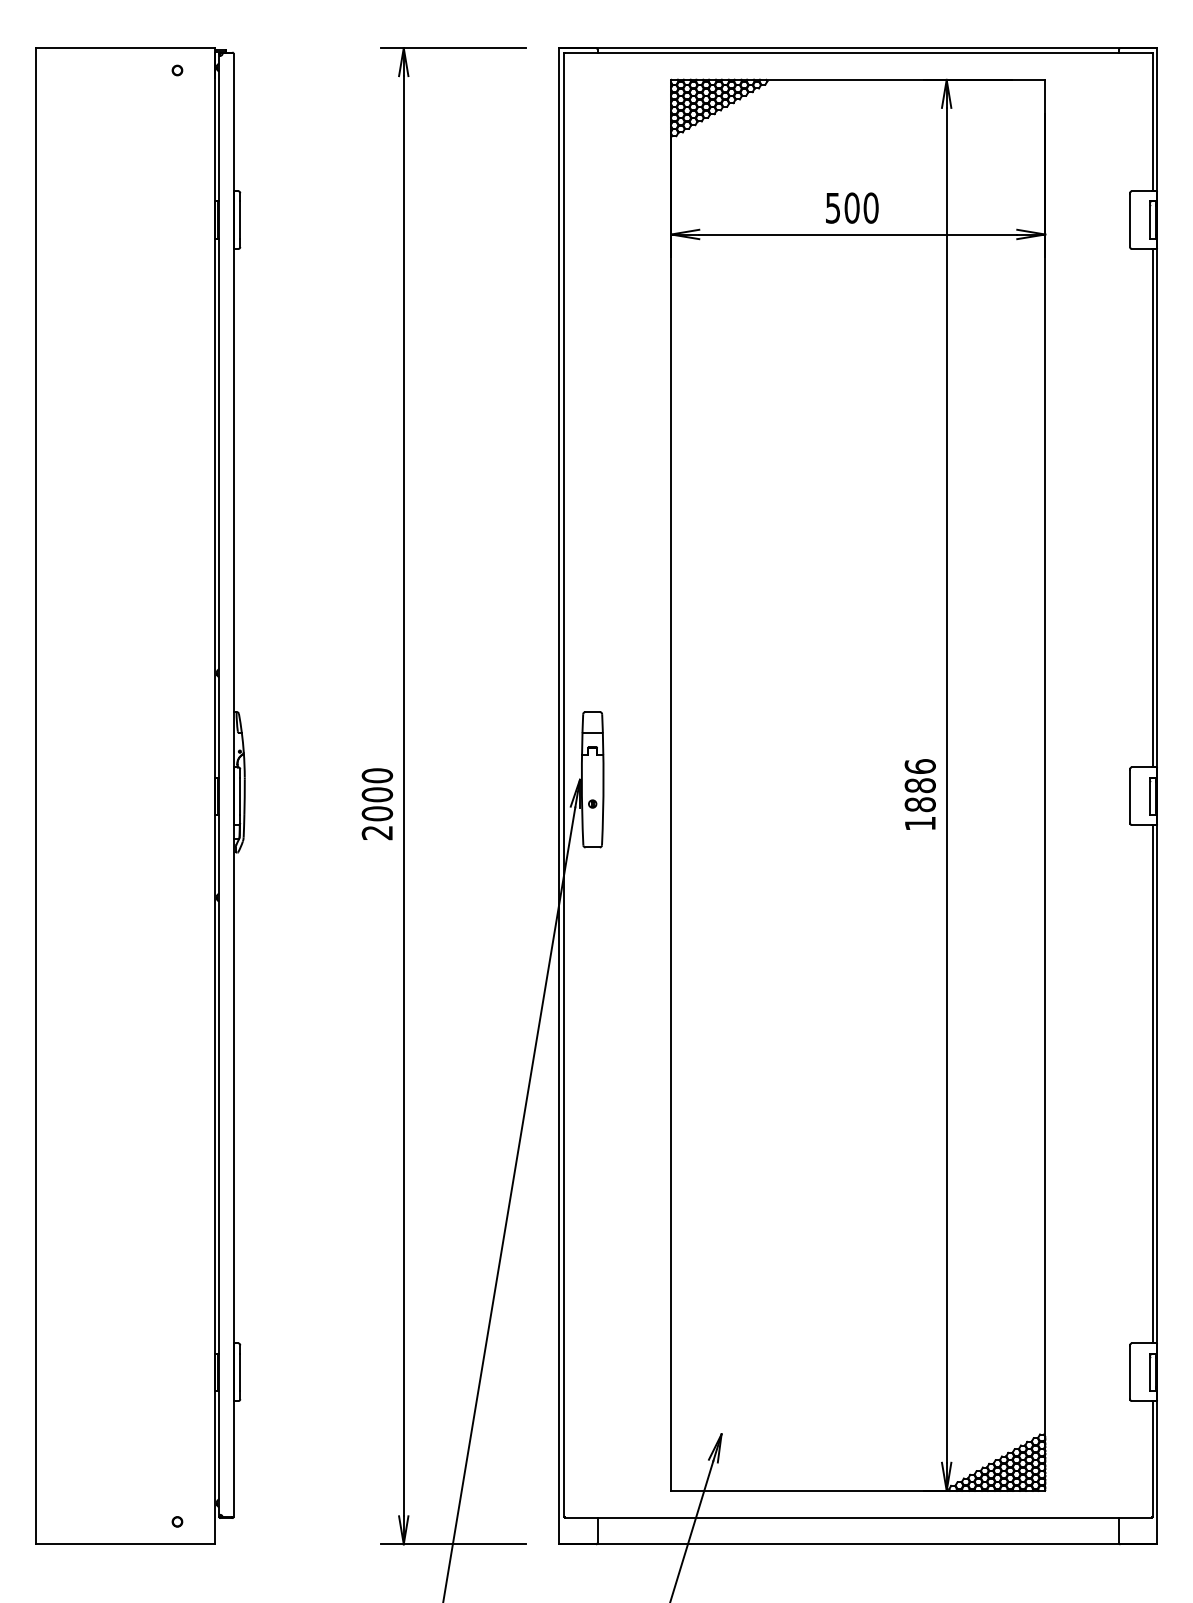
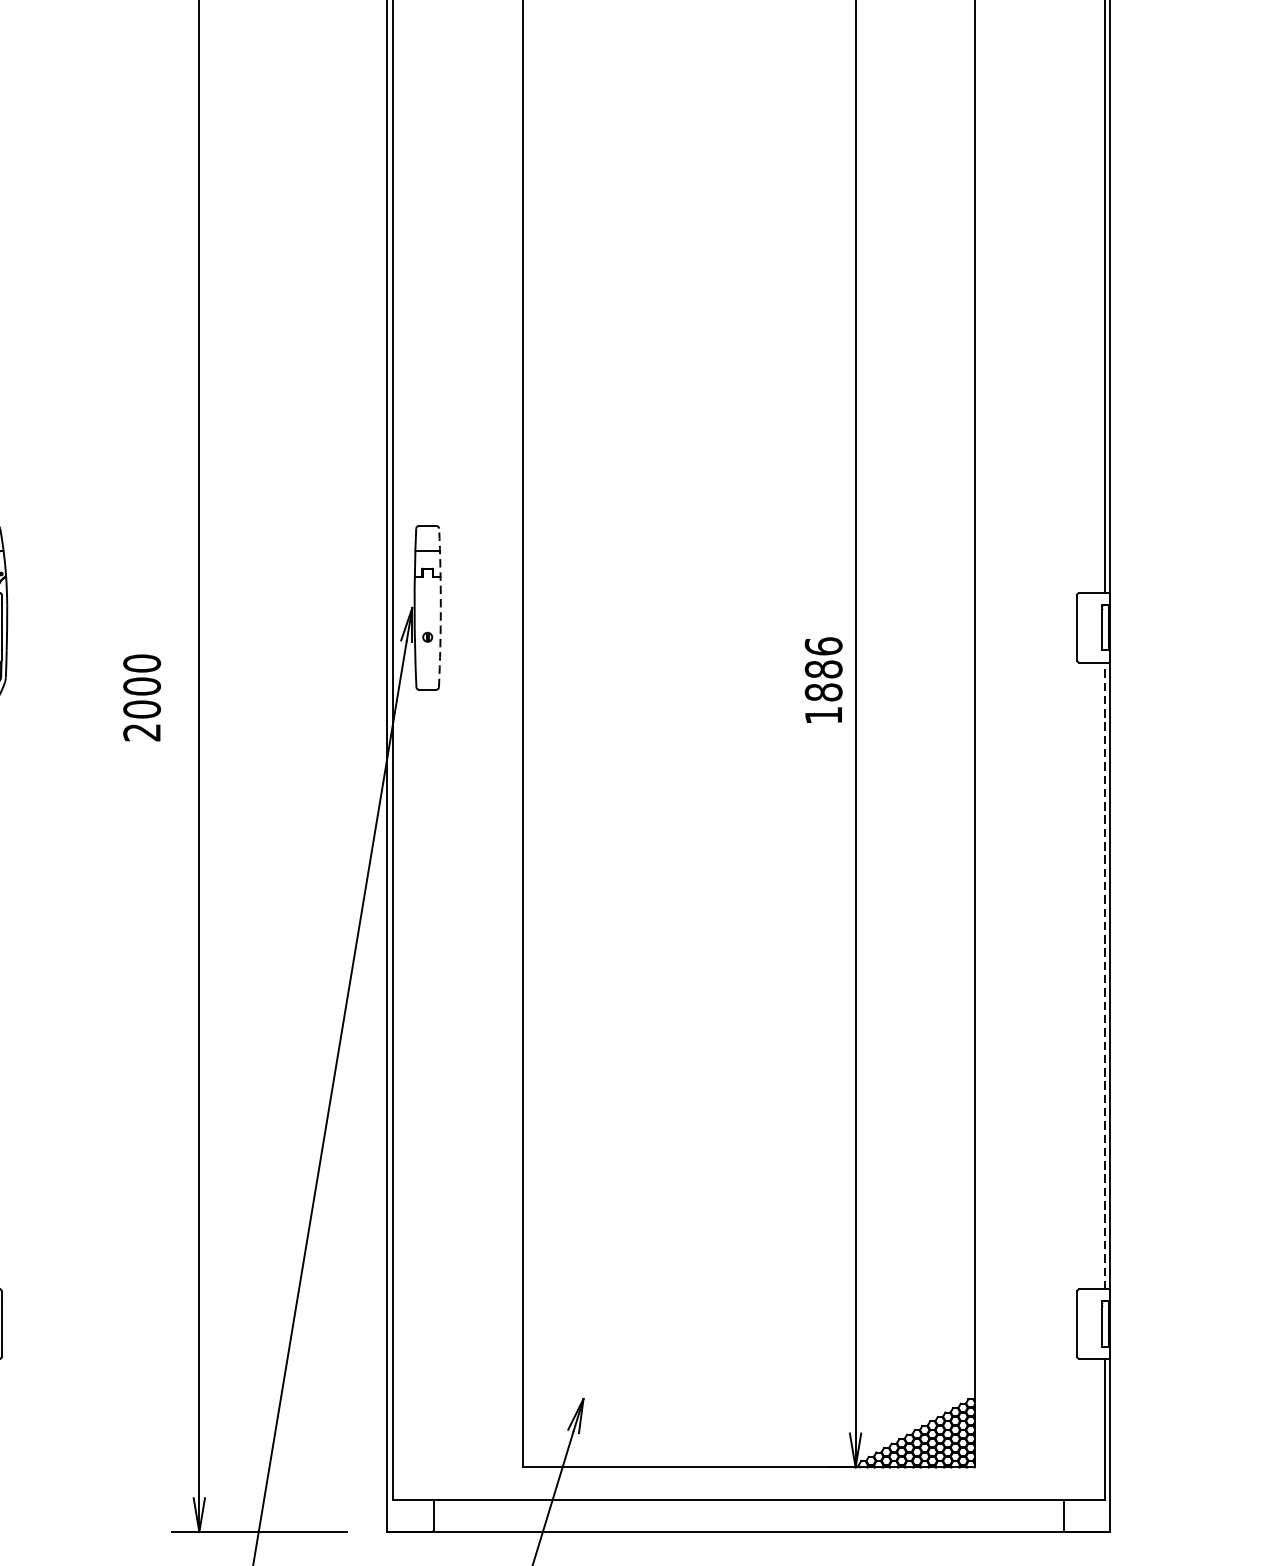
arc: (603, 779) -> (440, 607), solid -> dashed
text: (919, 794) -> (822, 680), moved
text: (377, 804) -> (142, 698), moved
line: (1152, 1083) -> (1104, 975), solid -> dashed

